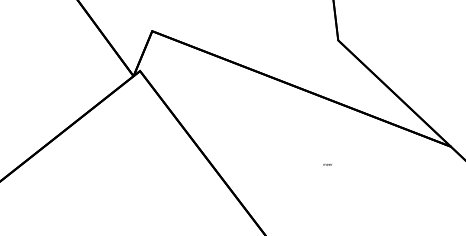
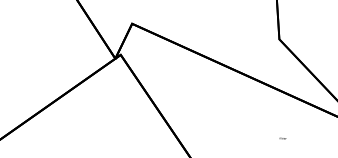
text: (327, 164) -> (282, 138), moved

